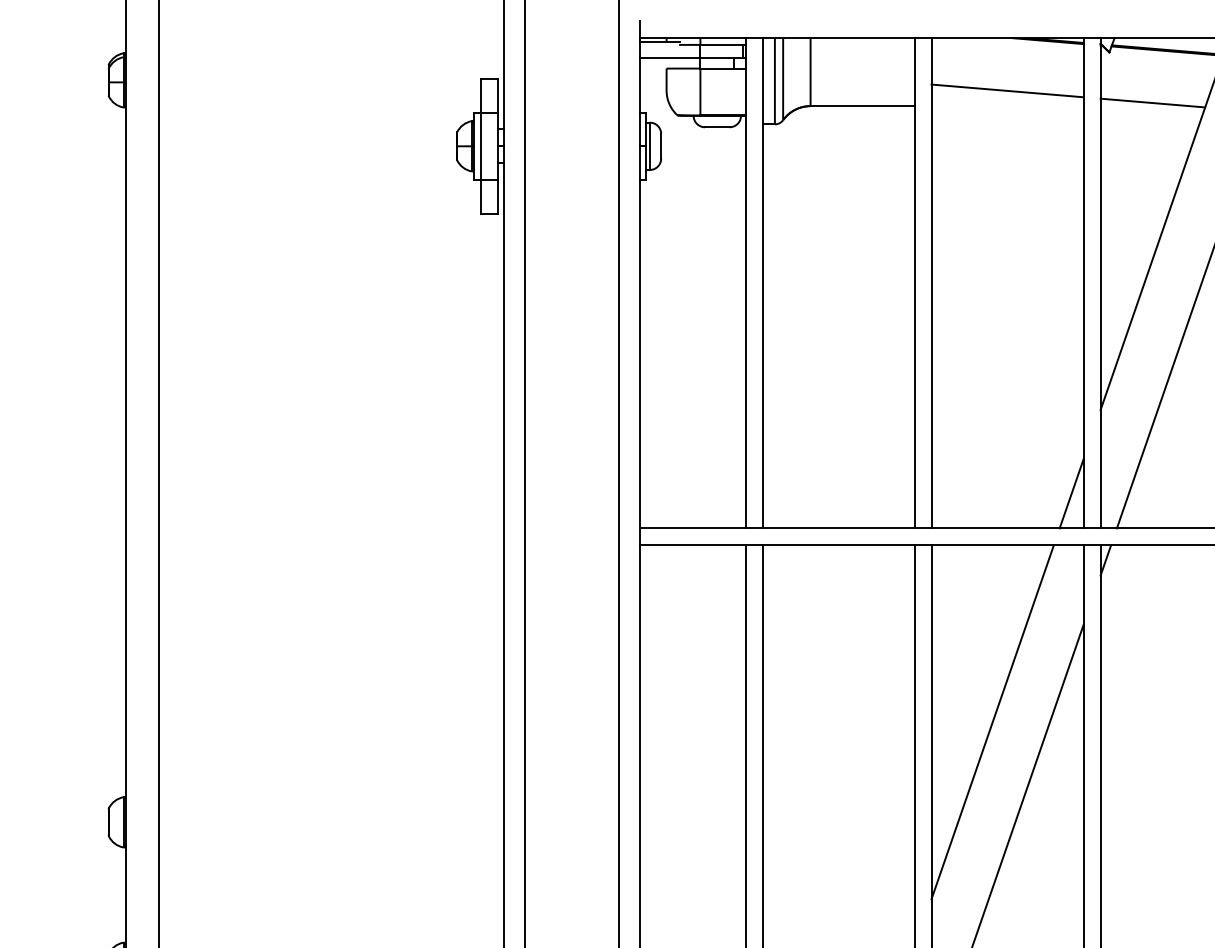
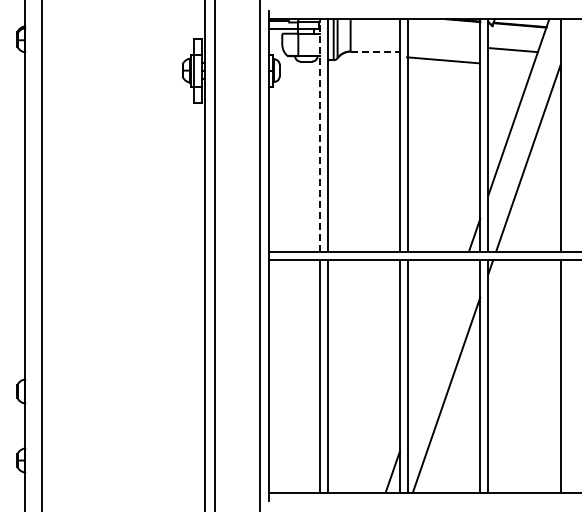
line: (1008, 91) -> (443, 60), moved
line: (862, 106) -> (375, 51), solid -> dashed
line: (745, 282) -> (319, 135), solid -> dashed
line: (993, 721) -> (437, 343), removed

